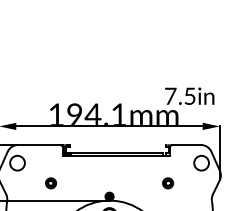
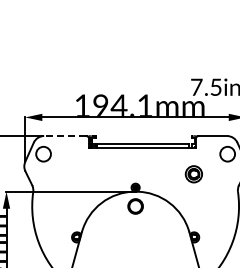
line: (39, 145) -> (65, 136), solid -> dashed
part: (51, 183) -> (77, 174), removed
part: (168, 183) -> (194, 174), size x1.6

